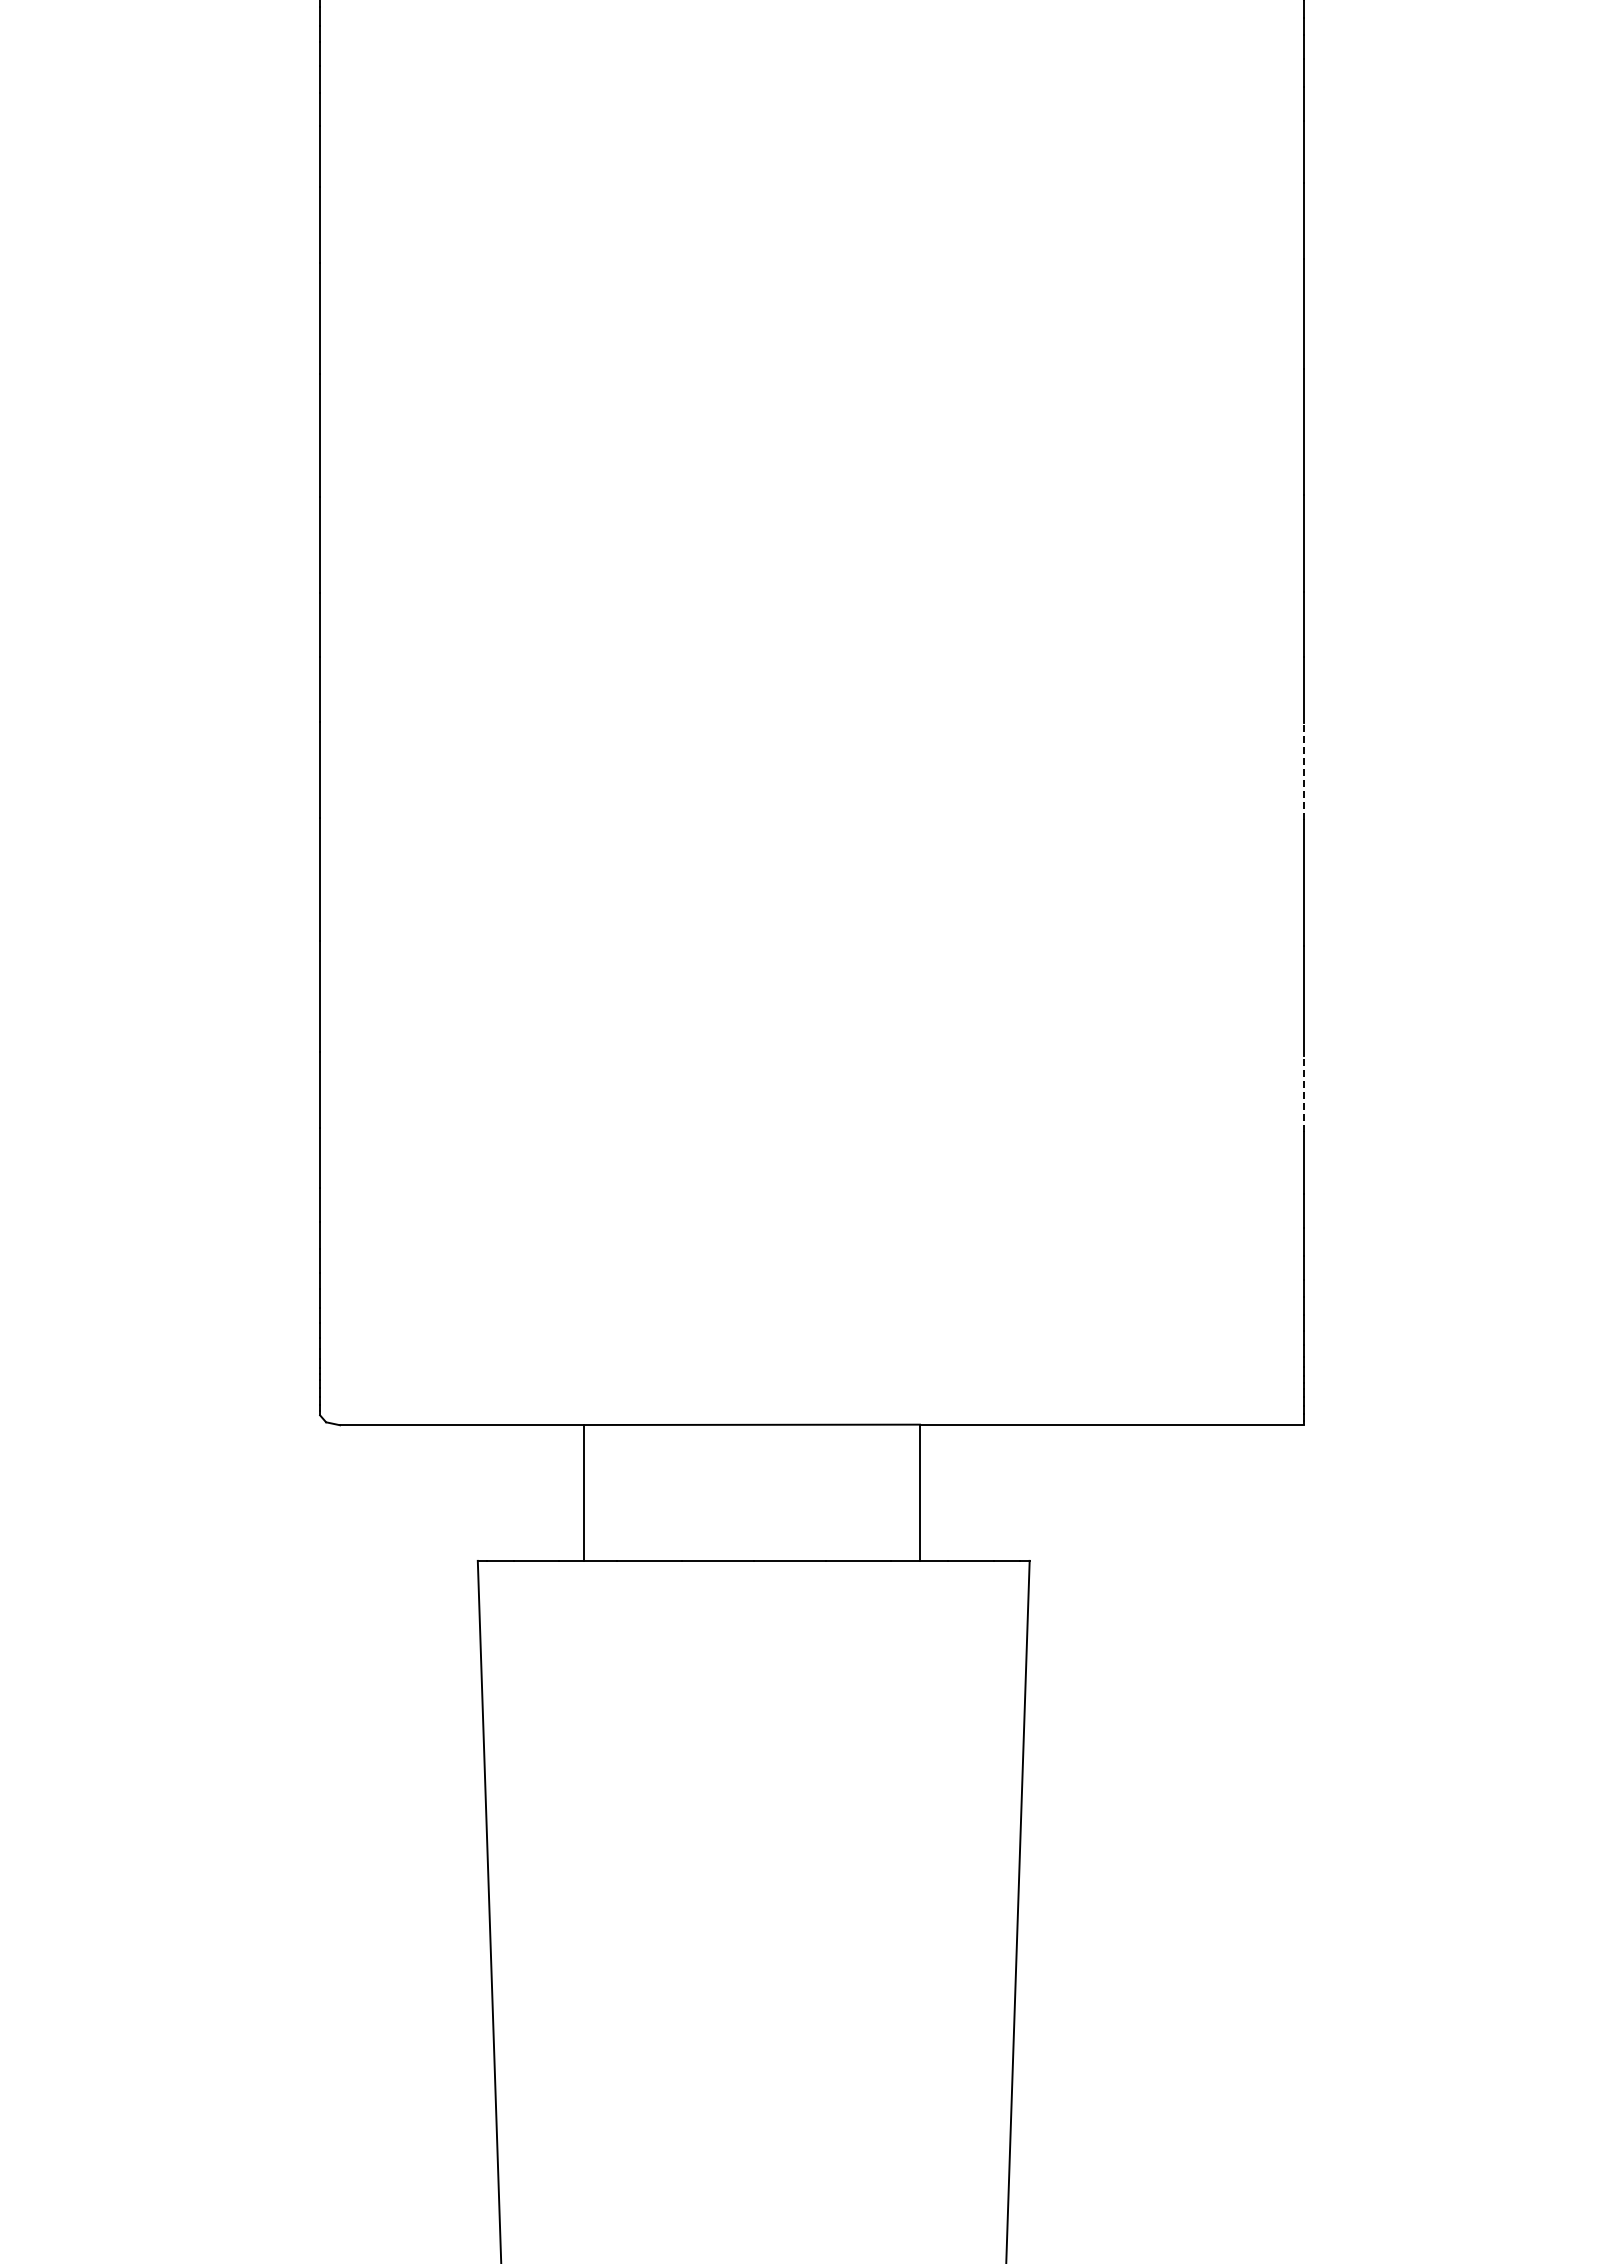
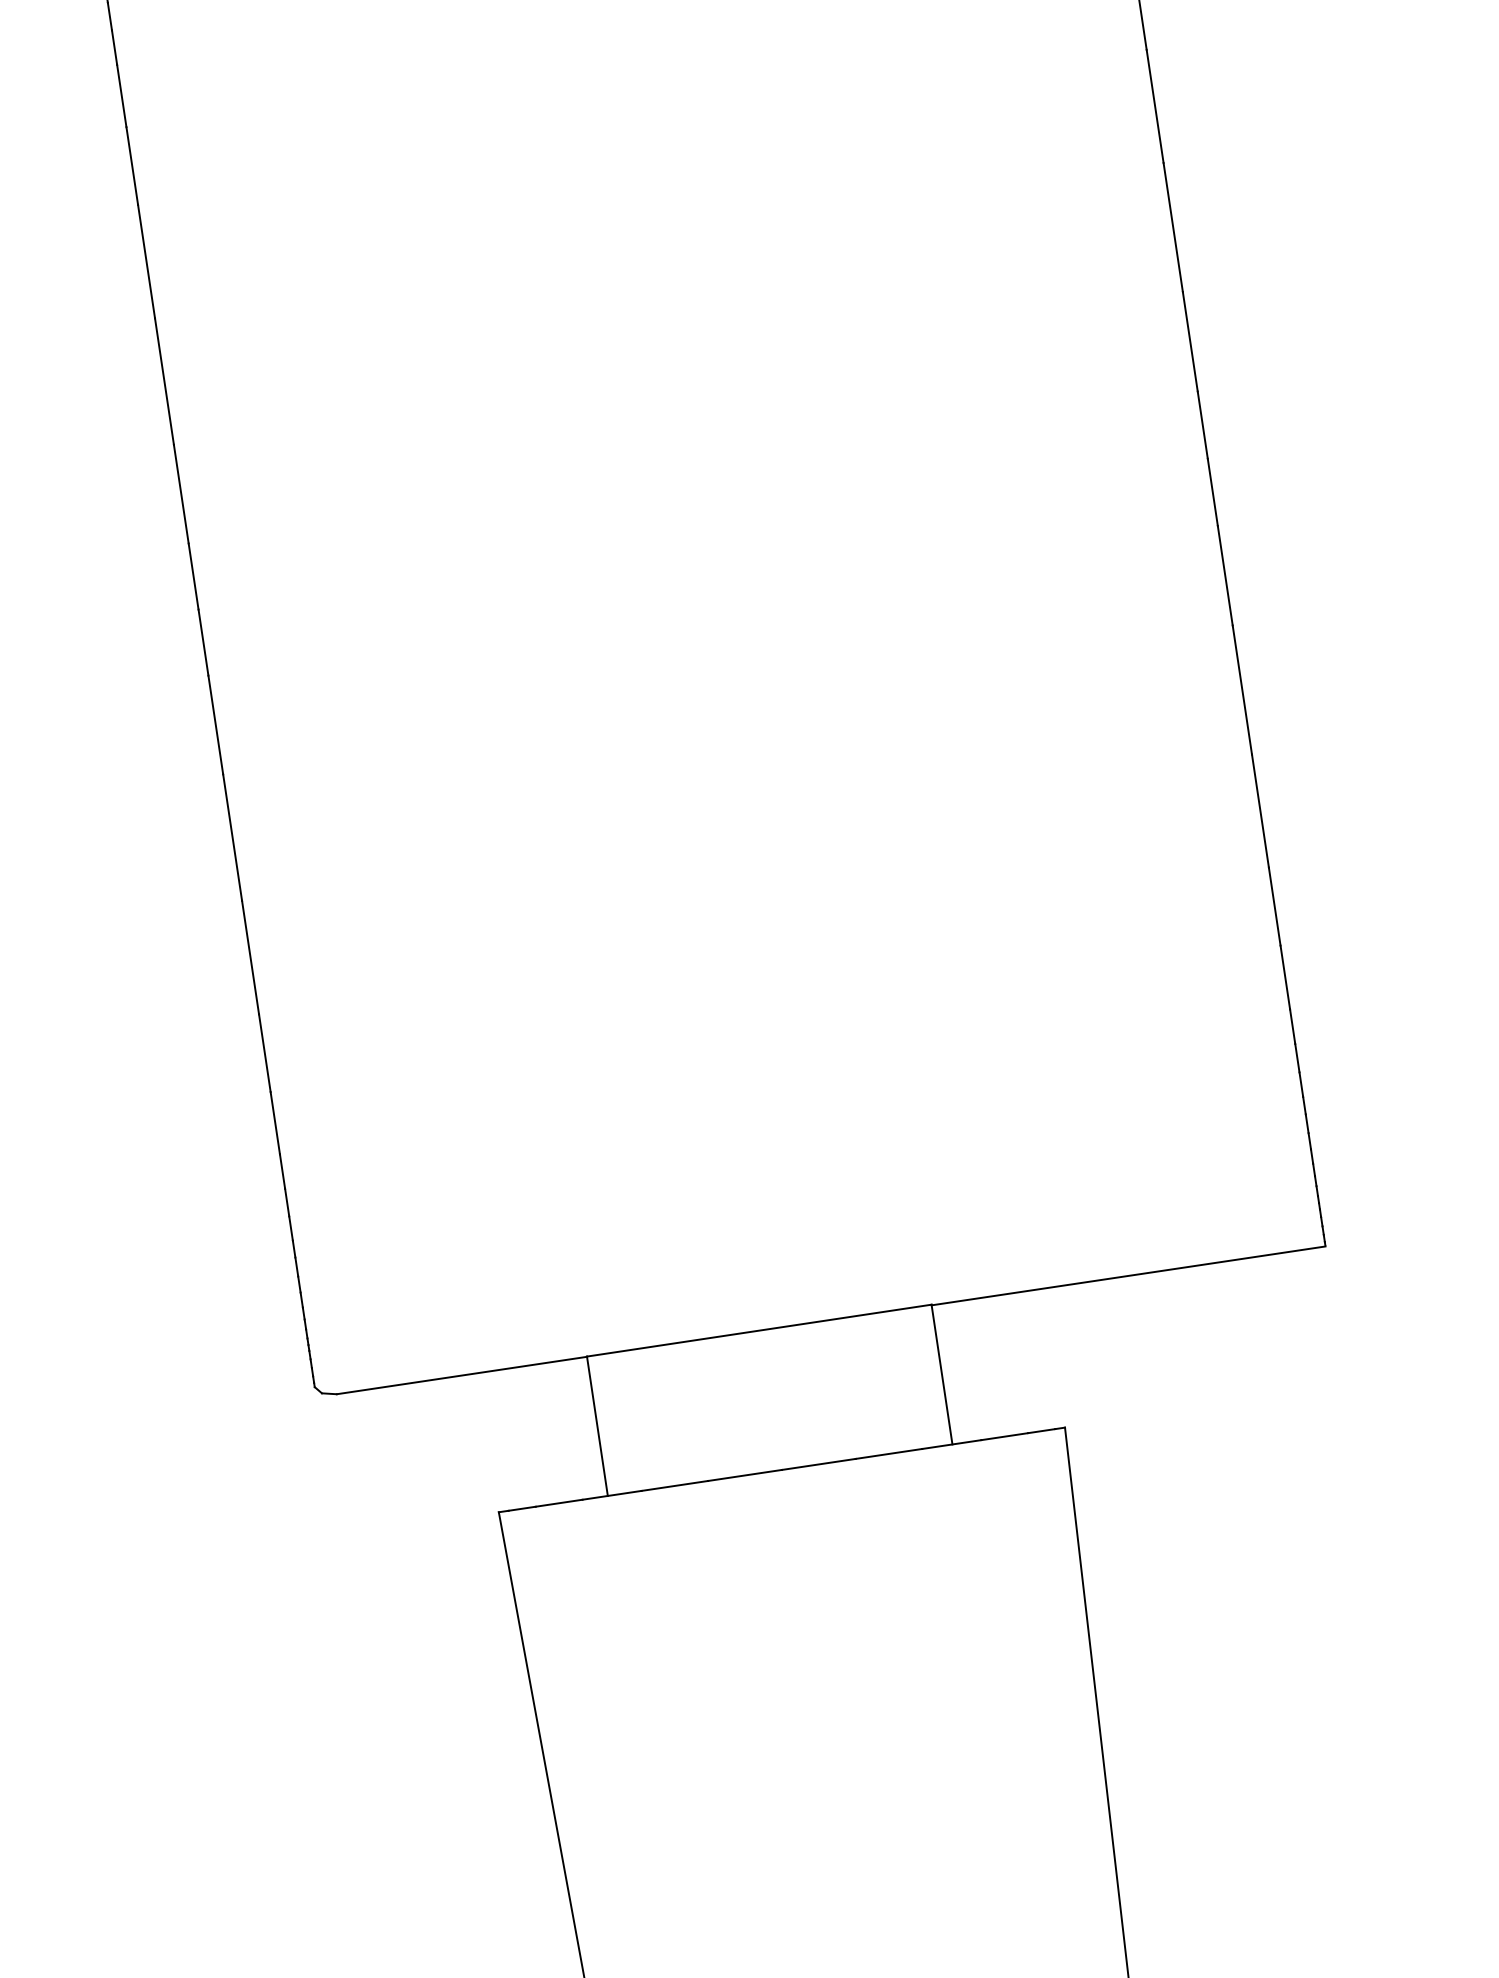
line: (1303, 771) -> (1224, 575), dashed -> solid
line: (1303, 1093) -> (1274, 906), dashed -> solid

